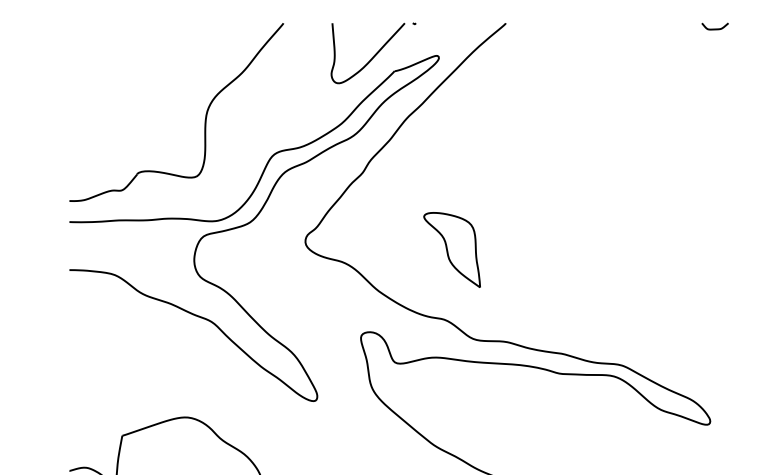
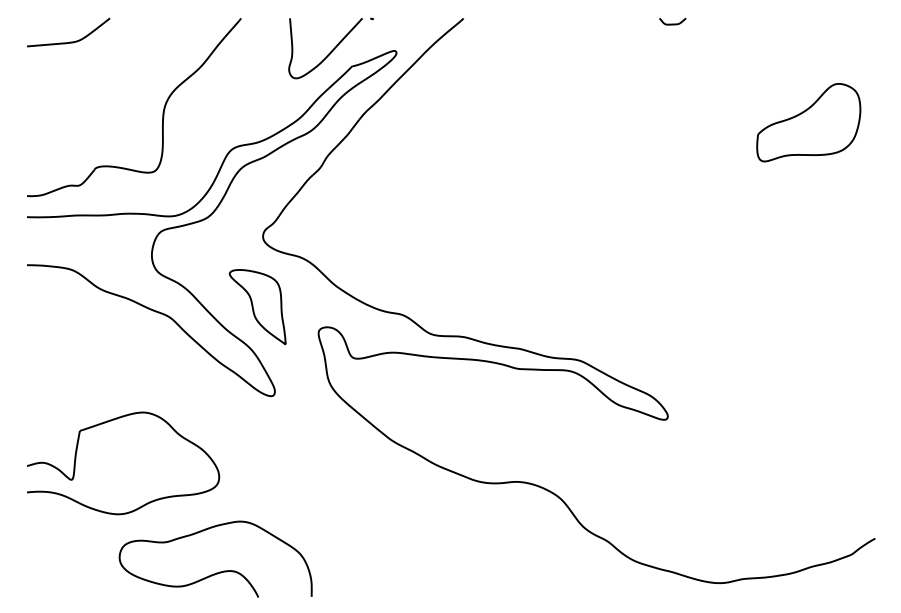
curve: (111, 46) -> (69, 41), added
part: (451, 249) -> (257, 306), moved

